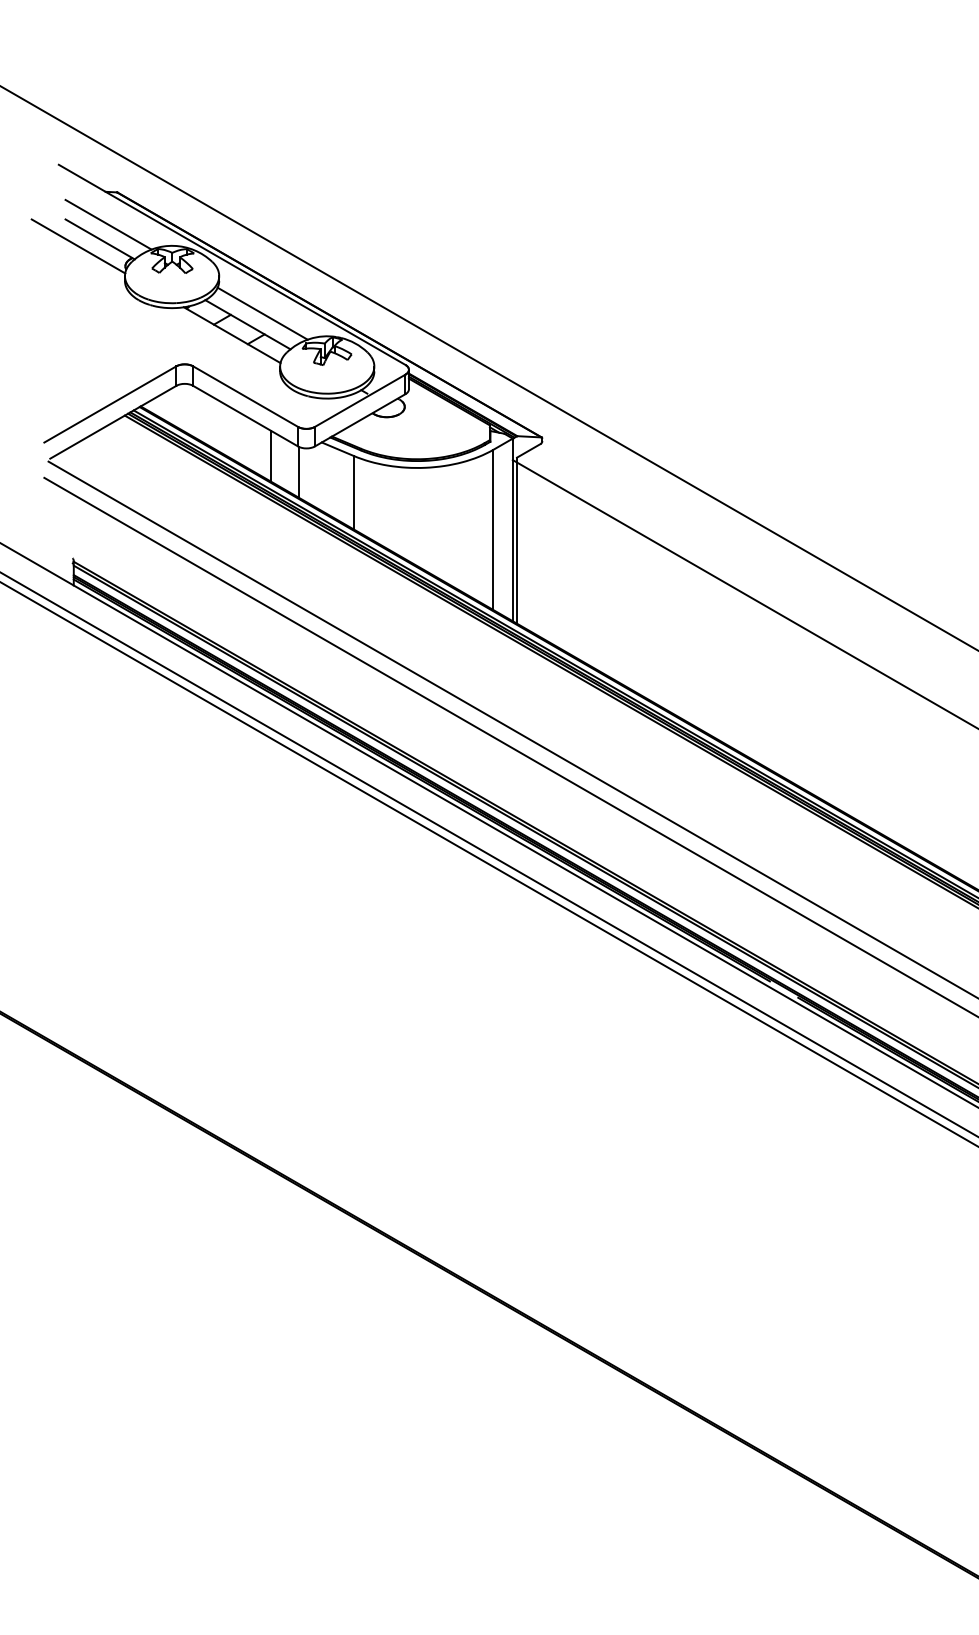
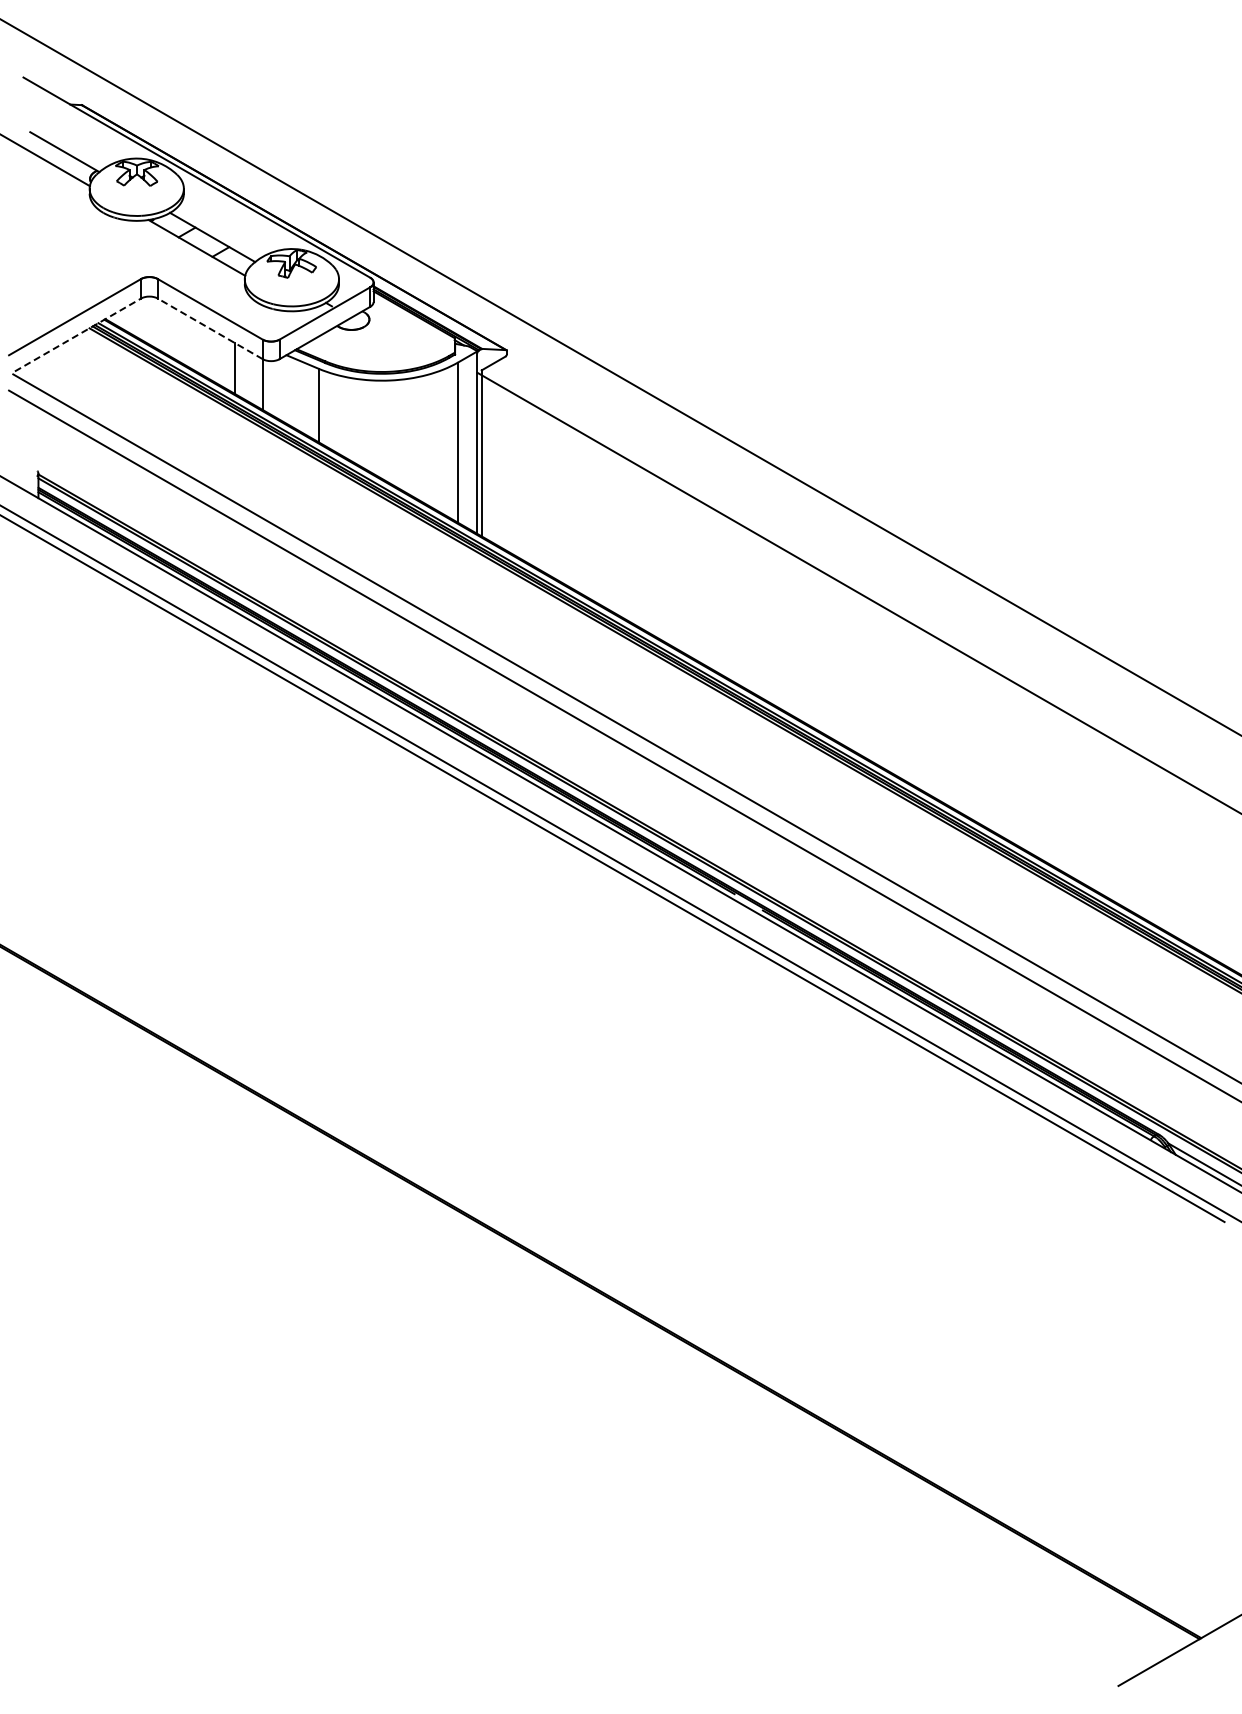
line: (108, 224) -> (73, 137), removed
line: (262, 313) -> (227, 226), removed
line: (245, 415) -> (210, 328), solid -> dashed
line: (112, 422) -> (77, 335), solid -> dashed

